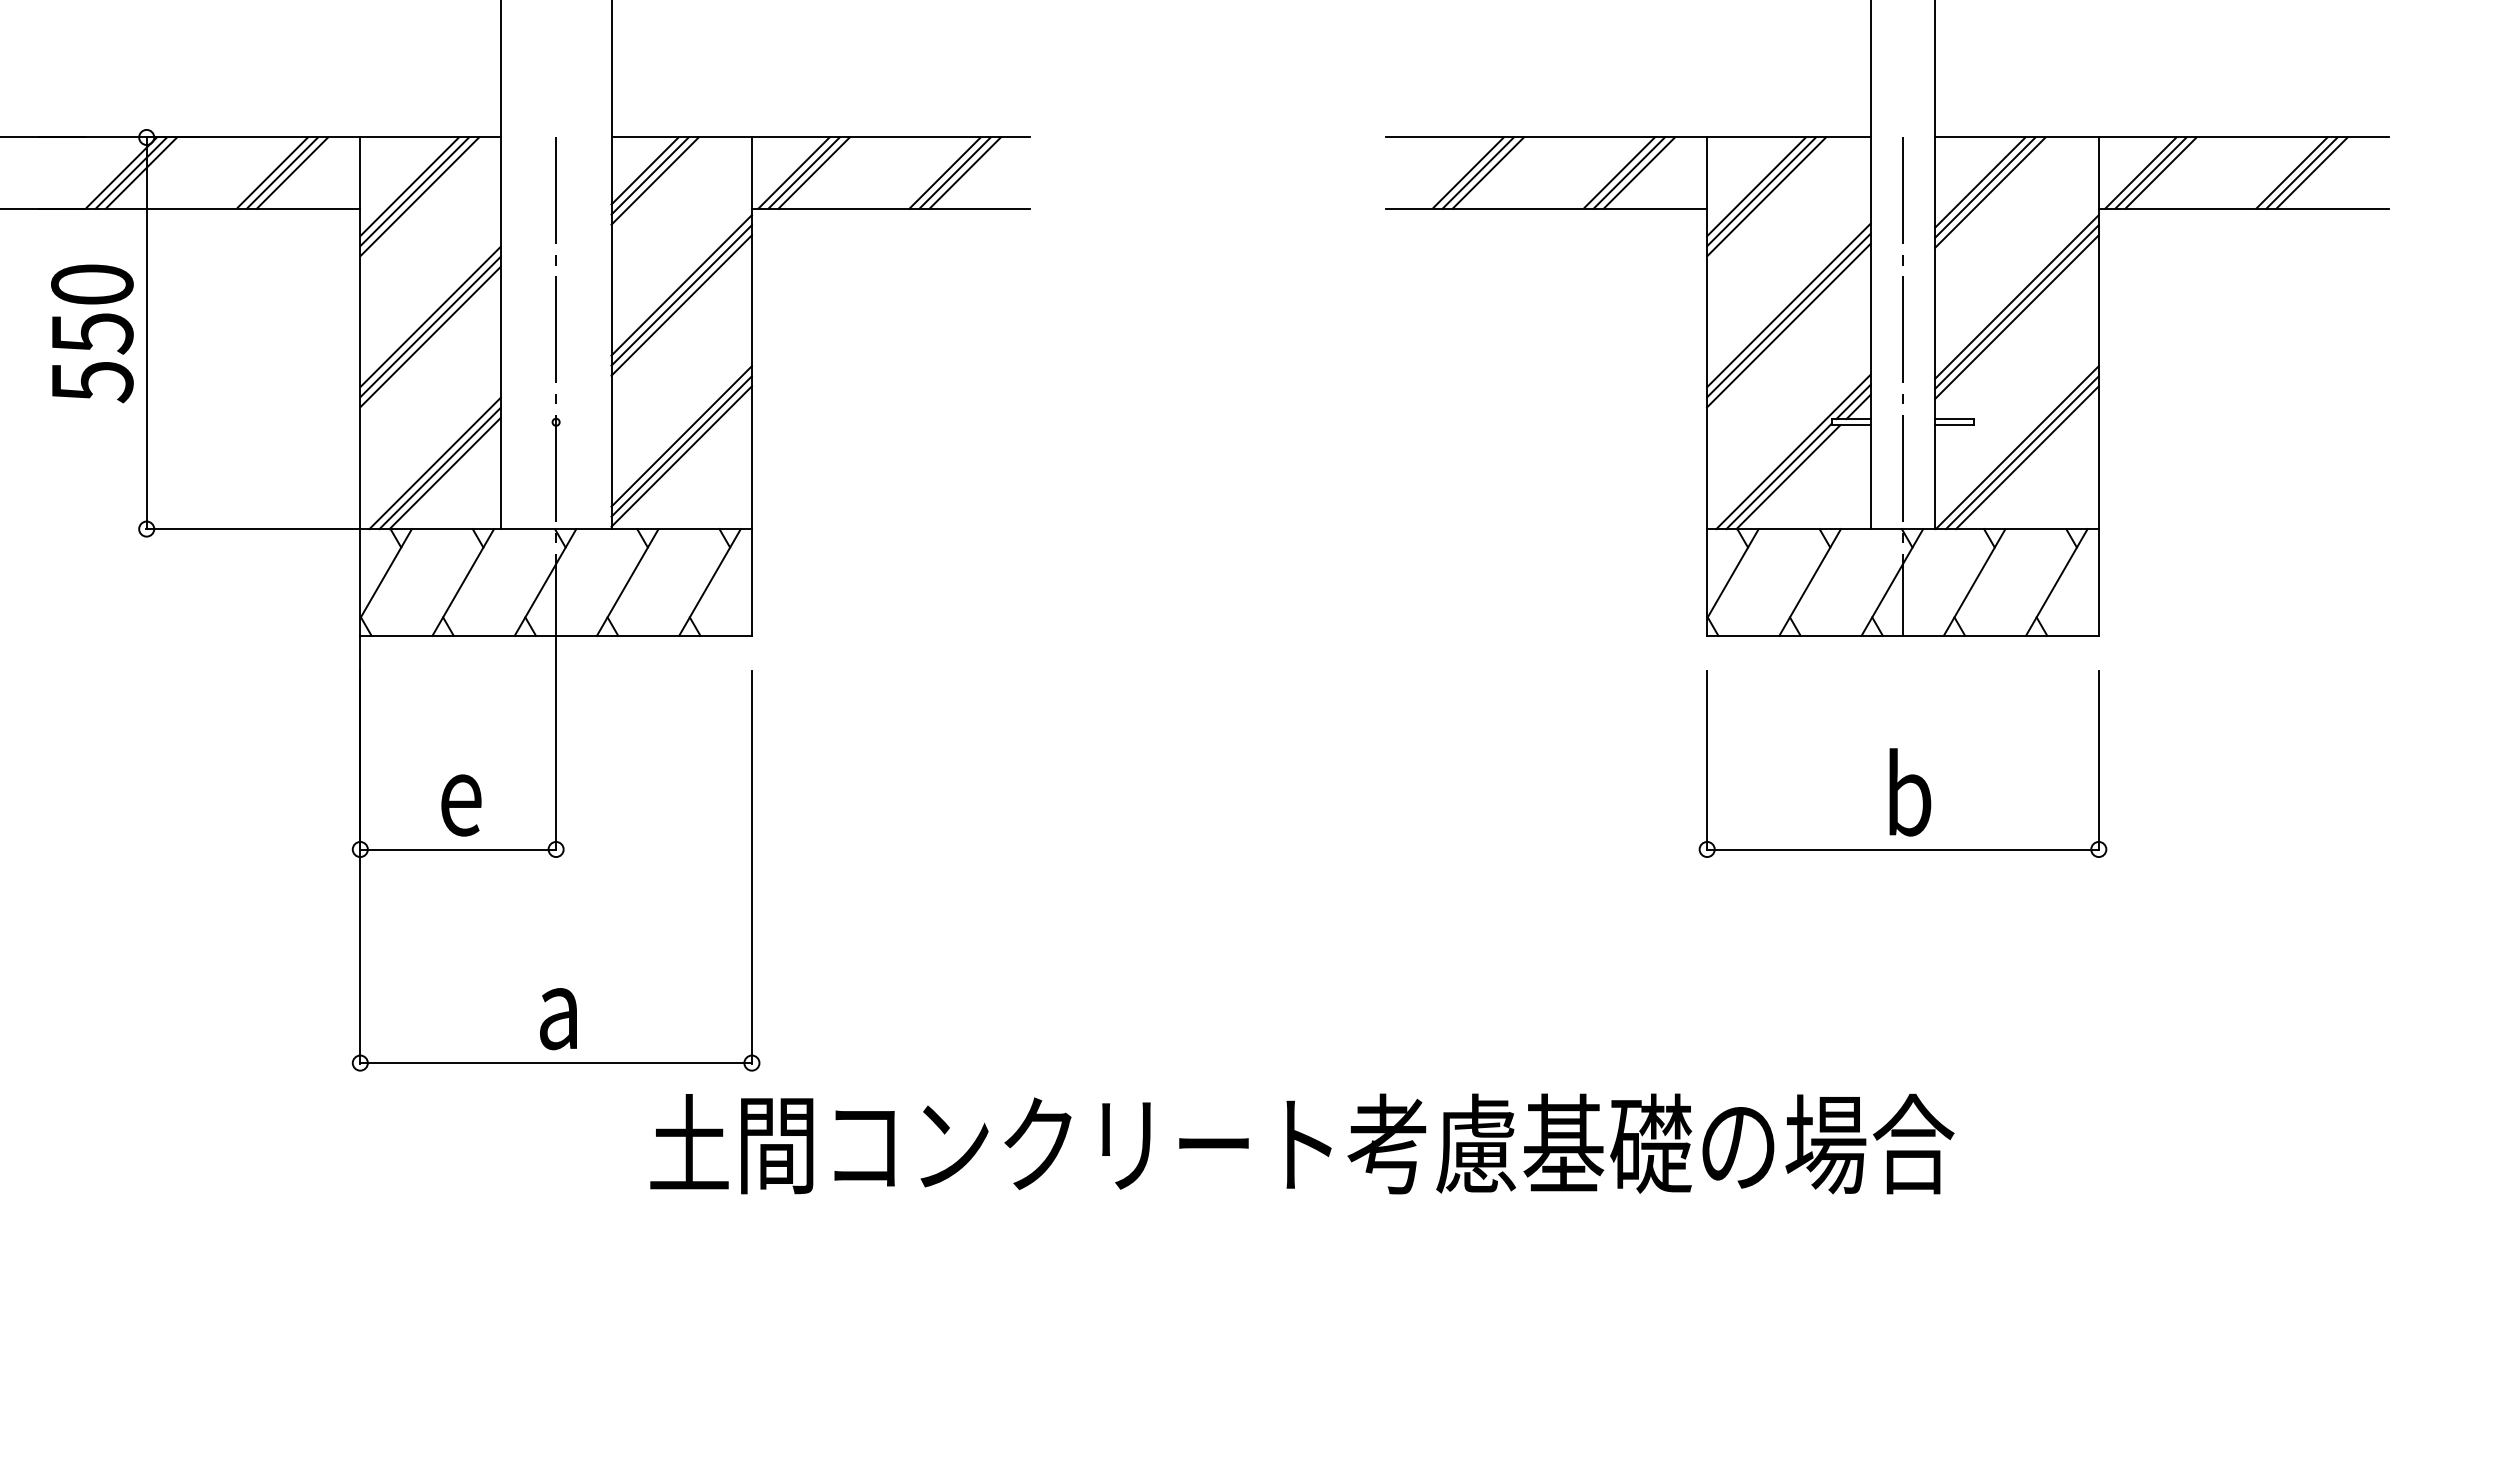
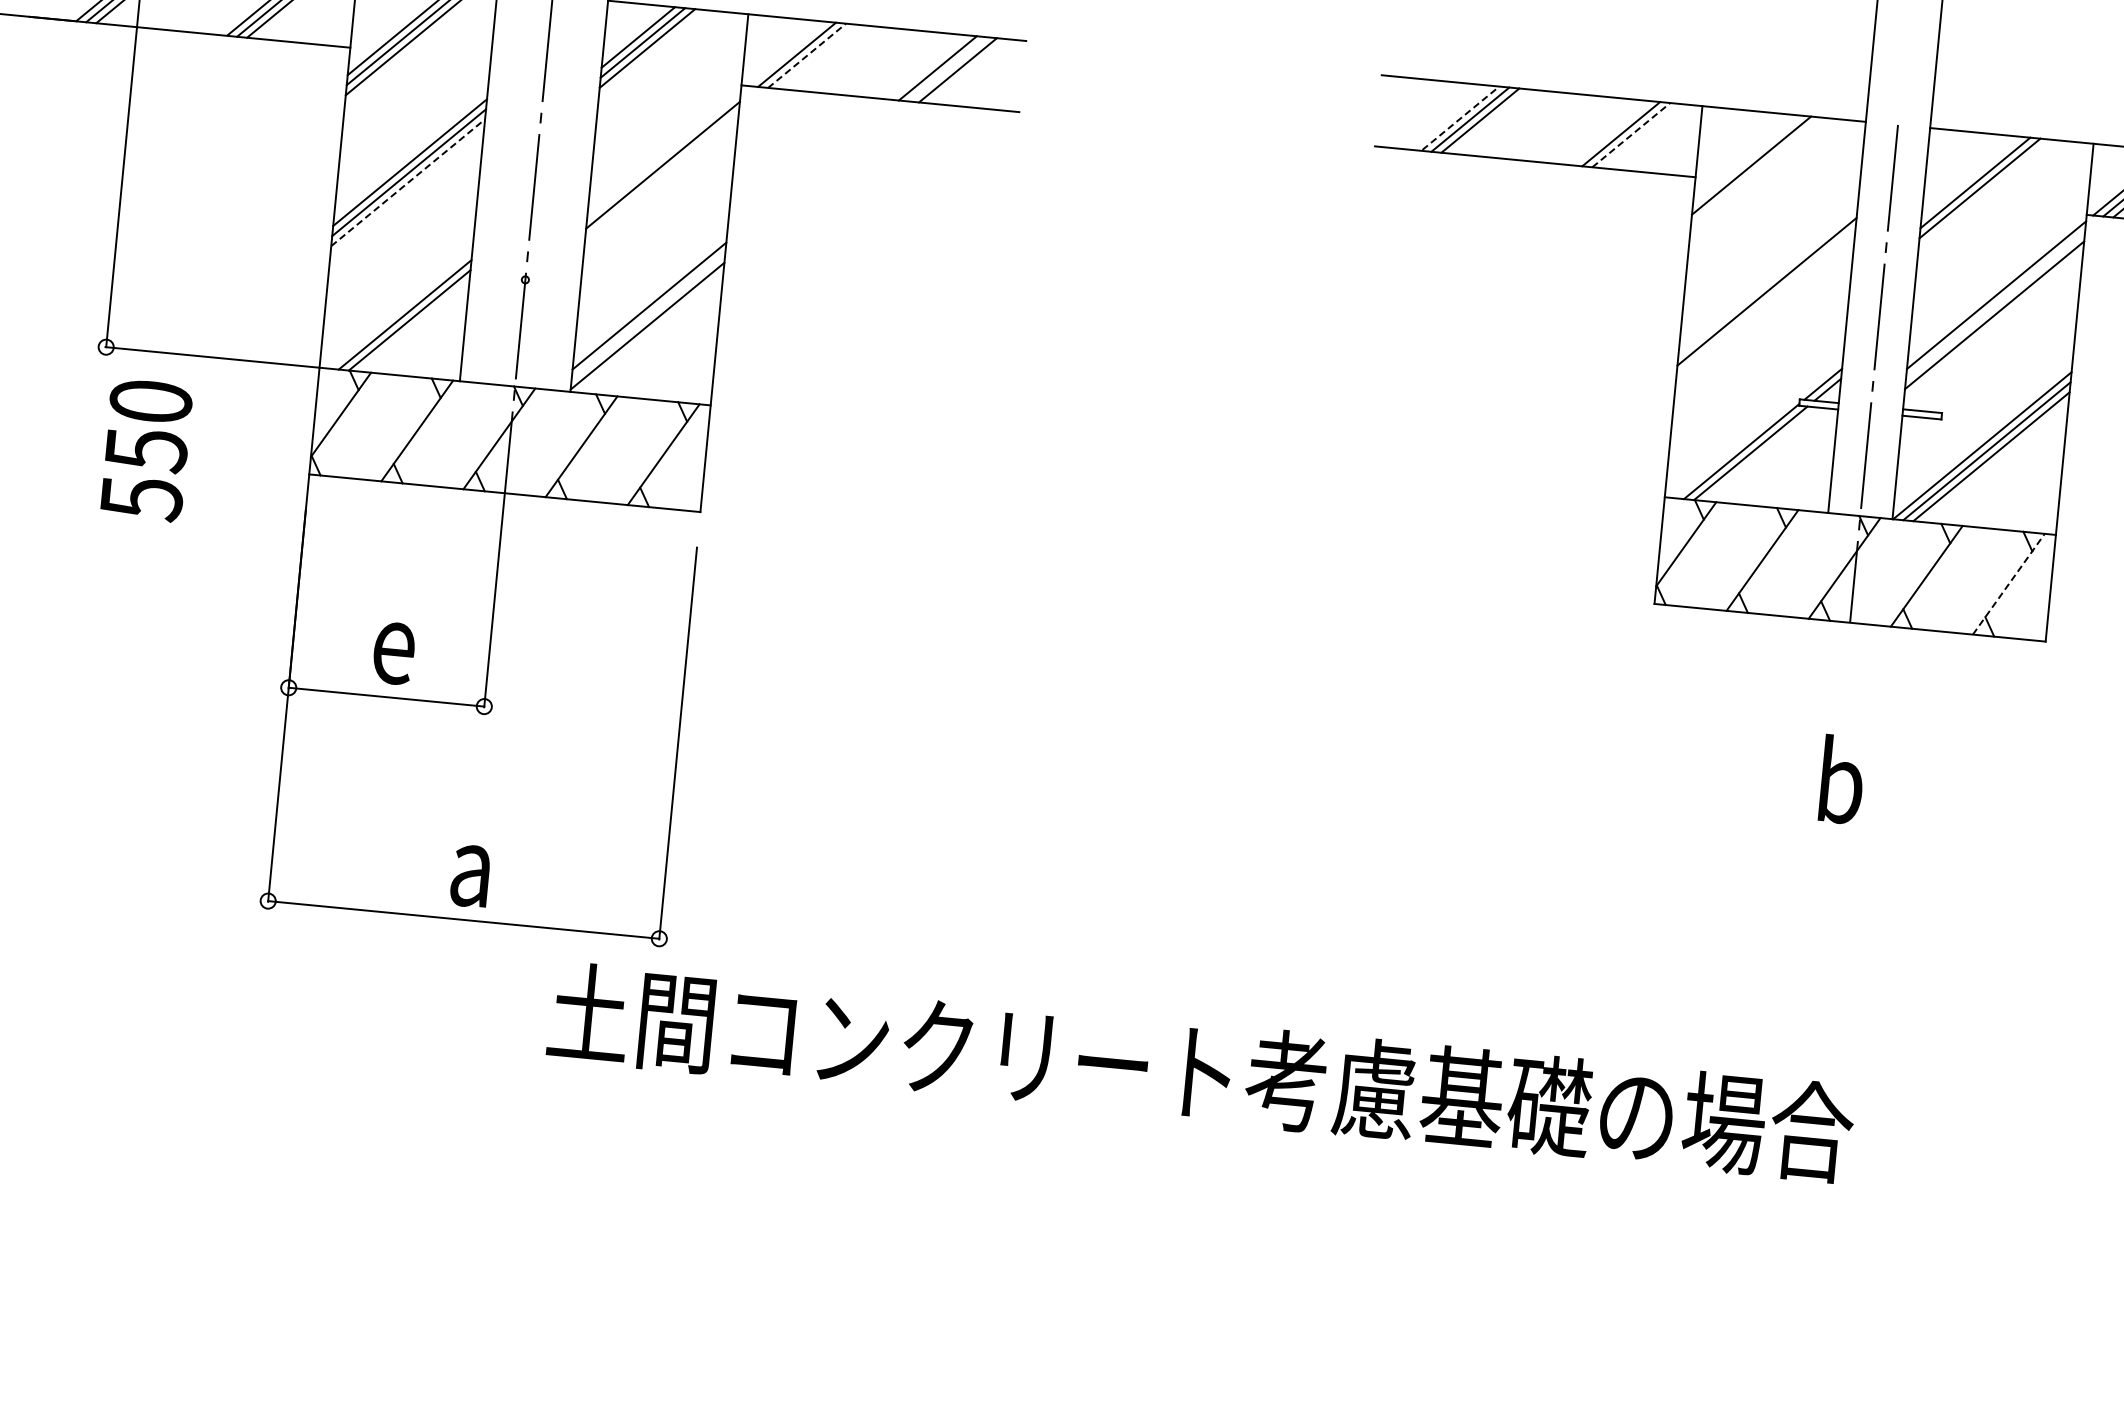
line: (793, 172) -> (786, 53), removed
line: (814, 172) -> (807, 55), solid -> dashed
line: (954, 172) -> (947, 68), removed
line: (1468, 172) -> (1460, 118), solid -> dashed
line: (1619, 172) -> (1611, 132), removed
line: (1639, 172) -> (1631, 134), solid -> dashed
line: (1980, 182) -> (1971, 177), removed
line: (1756, 186) -> (1746, 159), removed
line: (1766, 196) -> (1756, 170), removed
line: (681, 285) -> (663, 155), removed
line: (681, 305) -> (661, 175), removed
line: (1788, 305) -> (1767, 281), removed
line: (2016, 306) -> (1995, 304), removed
line: (1788, 325) -> (1765, 301), removed
text: (92, 333) -> (146, 450), moved
line: (430, 336) -> (408, 182), solid -> dashed
line: (681, 446) -> (648, 316), removed
line: (1793, 451) -> (1758, 428), removed
line: (434, 463) -> (399, 309), removed
line: (2056, 582) -> (2008, 584), solid -> dashed
part: (1902, 849) -> (1829, 836), removed

